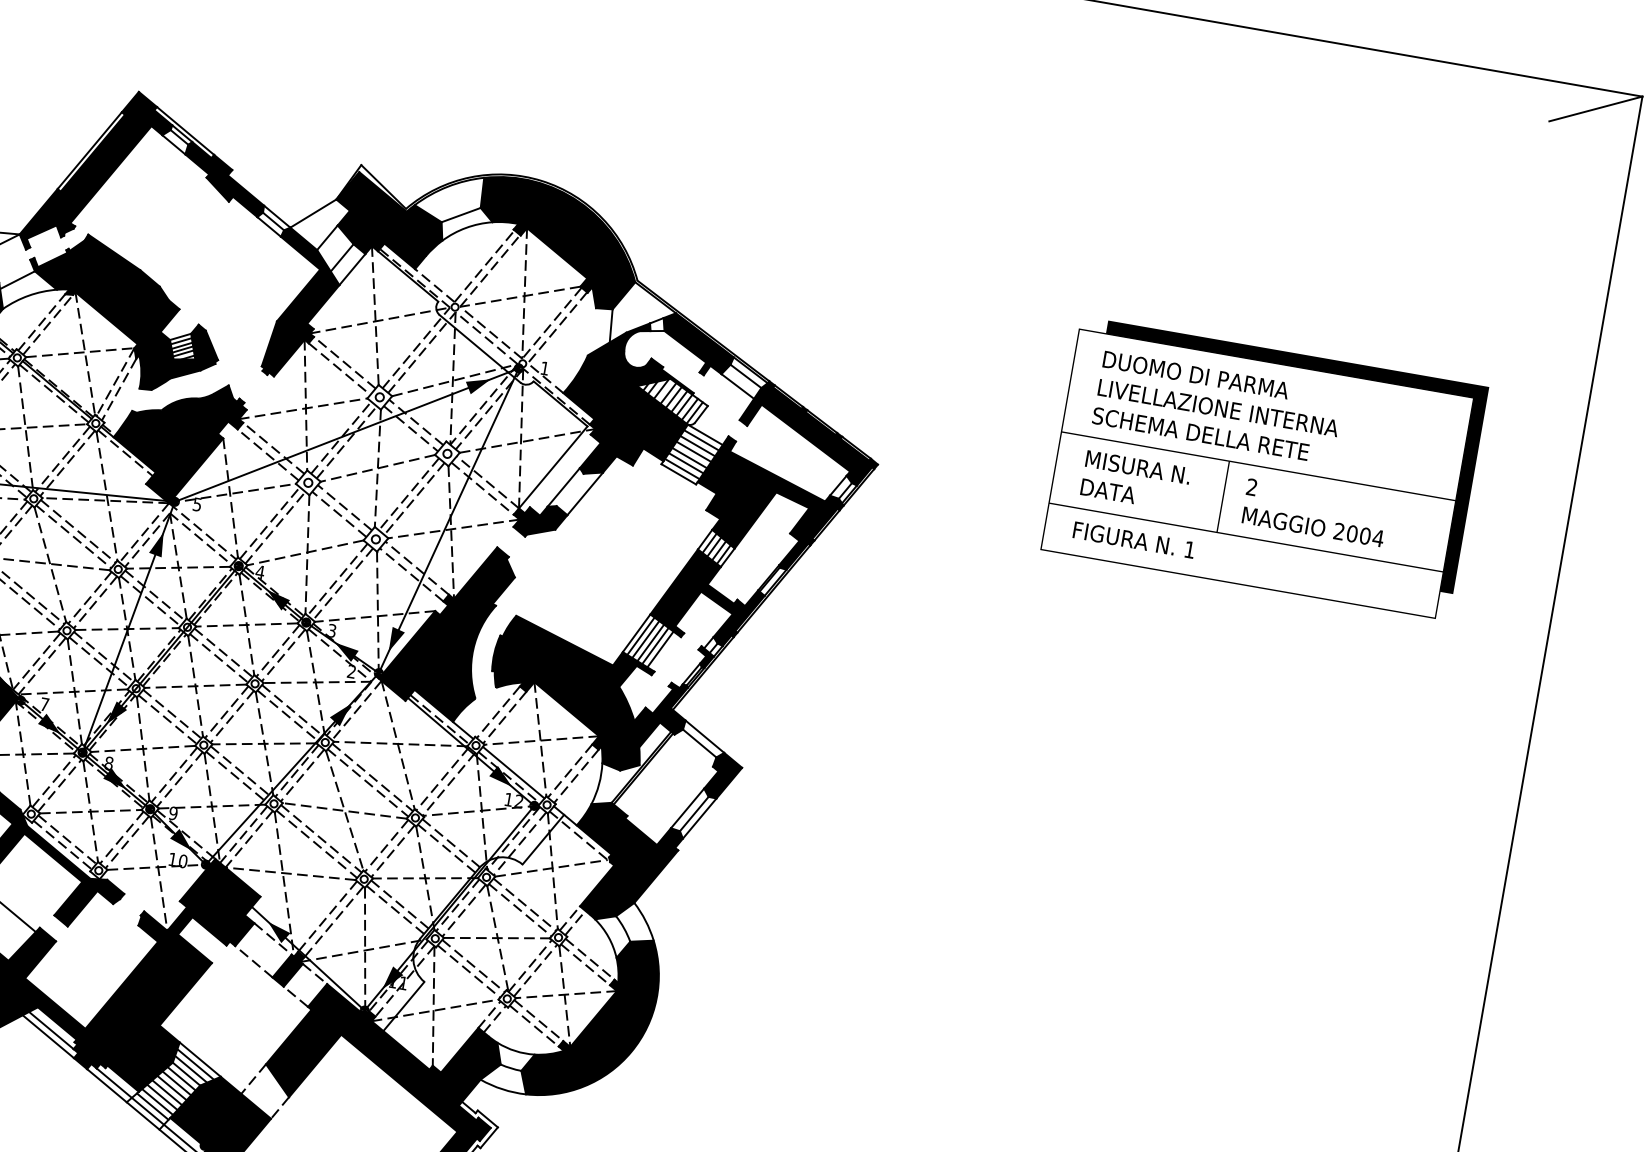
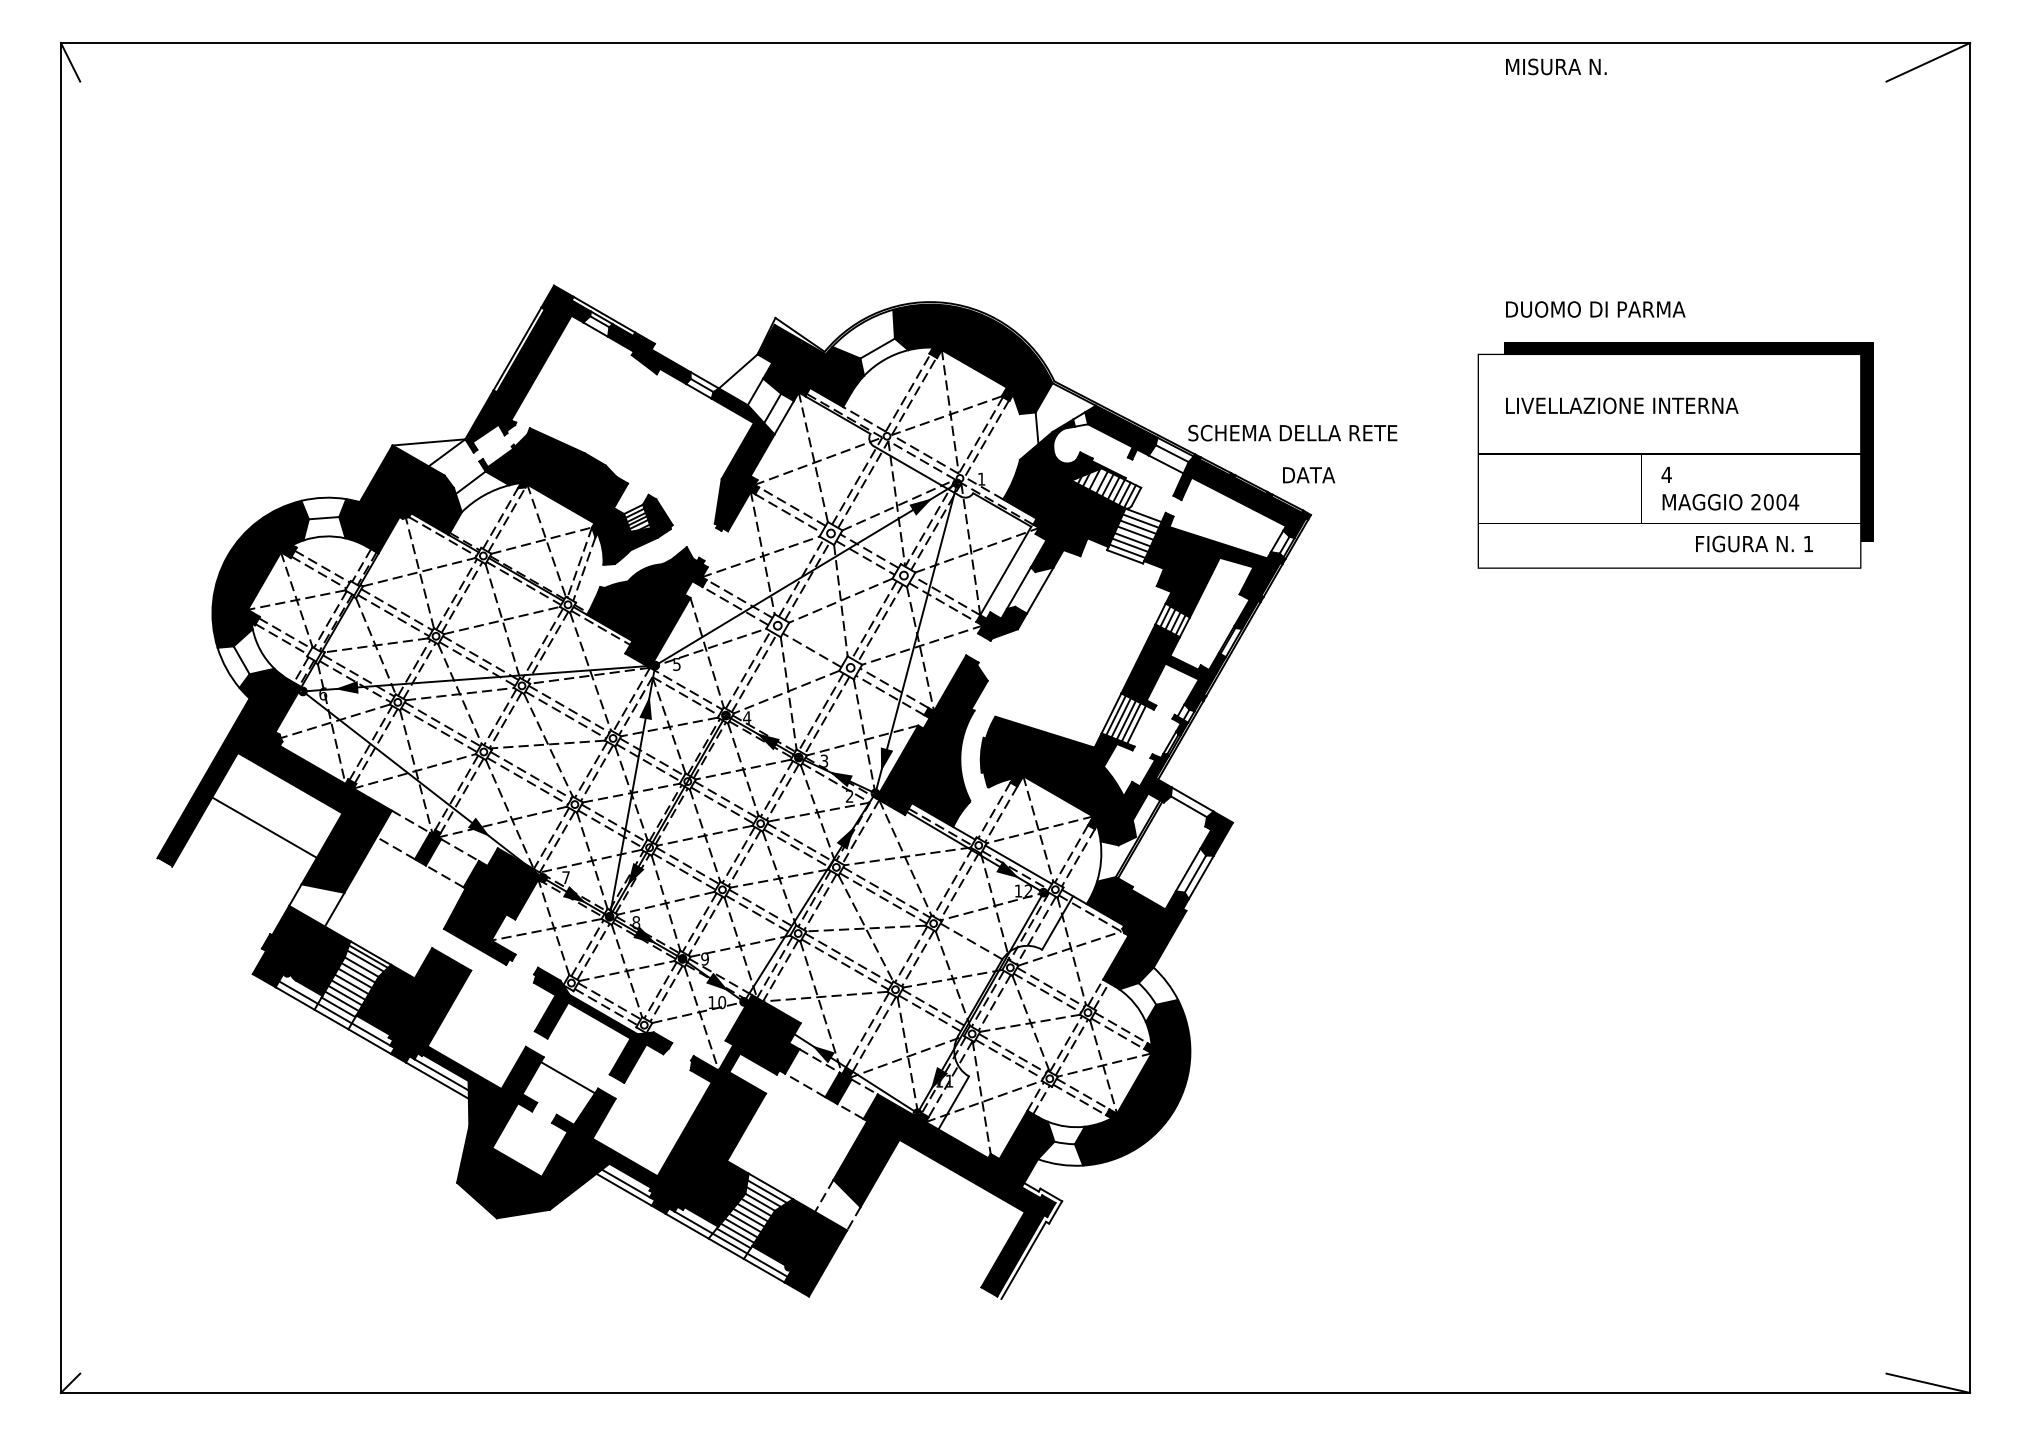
text: (1195, 375) -> (1595, 309), moved
text: (1200, 433) -> (1292, 432), moved
text: (1138, 467) -> (1556, 66), moved
text: (1251, 486) -> (1666, 474), 2 -> 4
text: (1108, 491) -> (1309, 475), moved
line: (345, 508) -> (816, 643), removed
text: (1134, 539) -> (1754, 543), moved
line: (448, 850) -> (970, 948), removed

